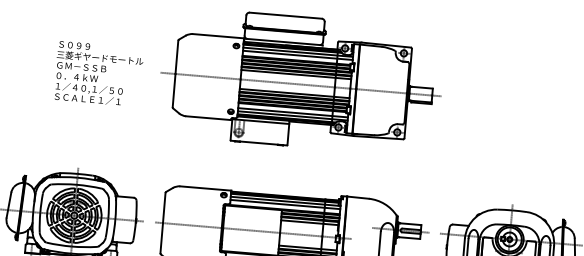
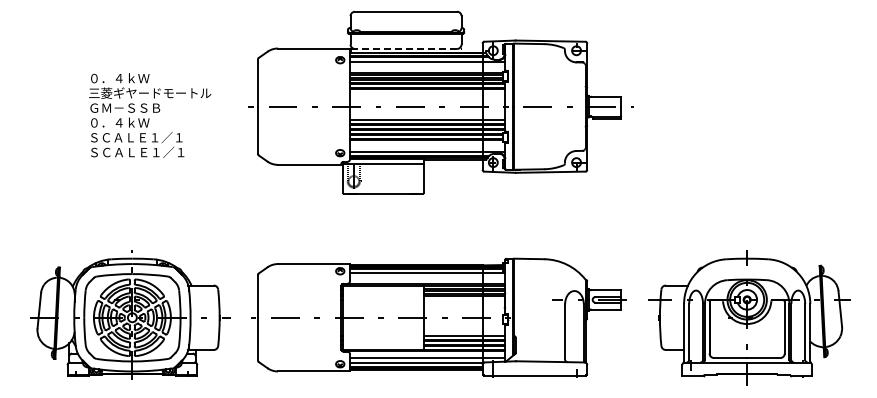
line: (283, 41) -> (406, 48), solid -> dashed
text: (80, 45) -> (120, 78), Ｓ０９９ -> ０．４ｋＷ
line: (297, 55) -> (427, 66), removed
line: (296, 74) -> (427, 93), removed
text: (89, 89) -> (138, 138), １／４０,１／５０ -> ＳＣＡＬＥ１／１
line: (292, 112) -> (427, 147), removed
line: (285, 204) -> (427, 277), removed
line: (309, 222) -> (463, 299), removed

